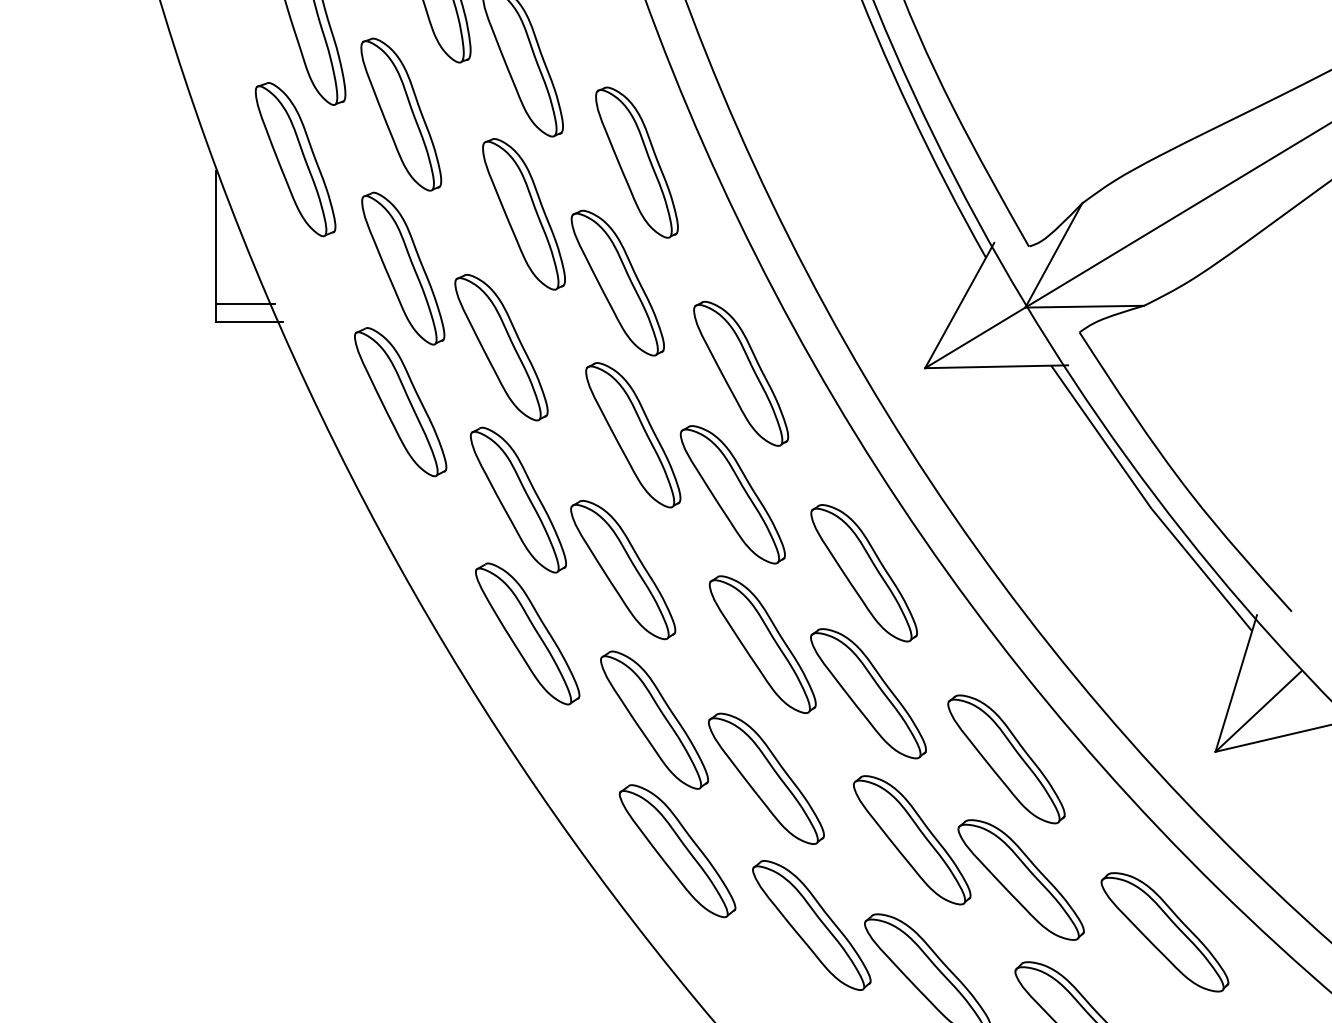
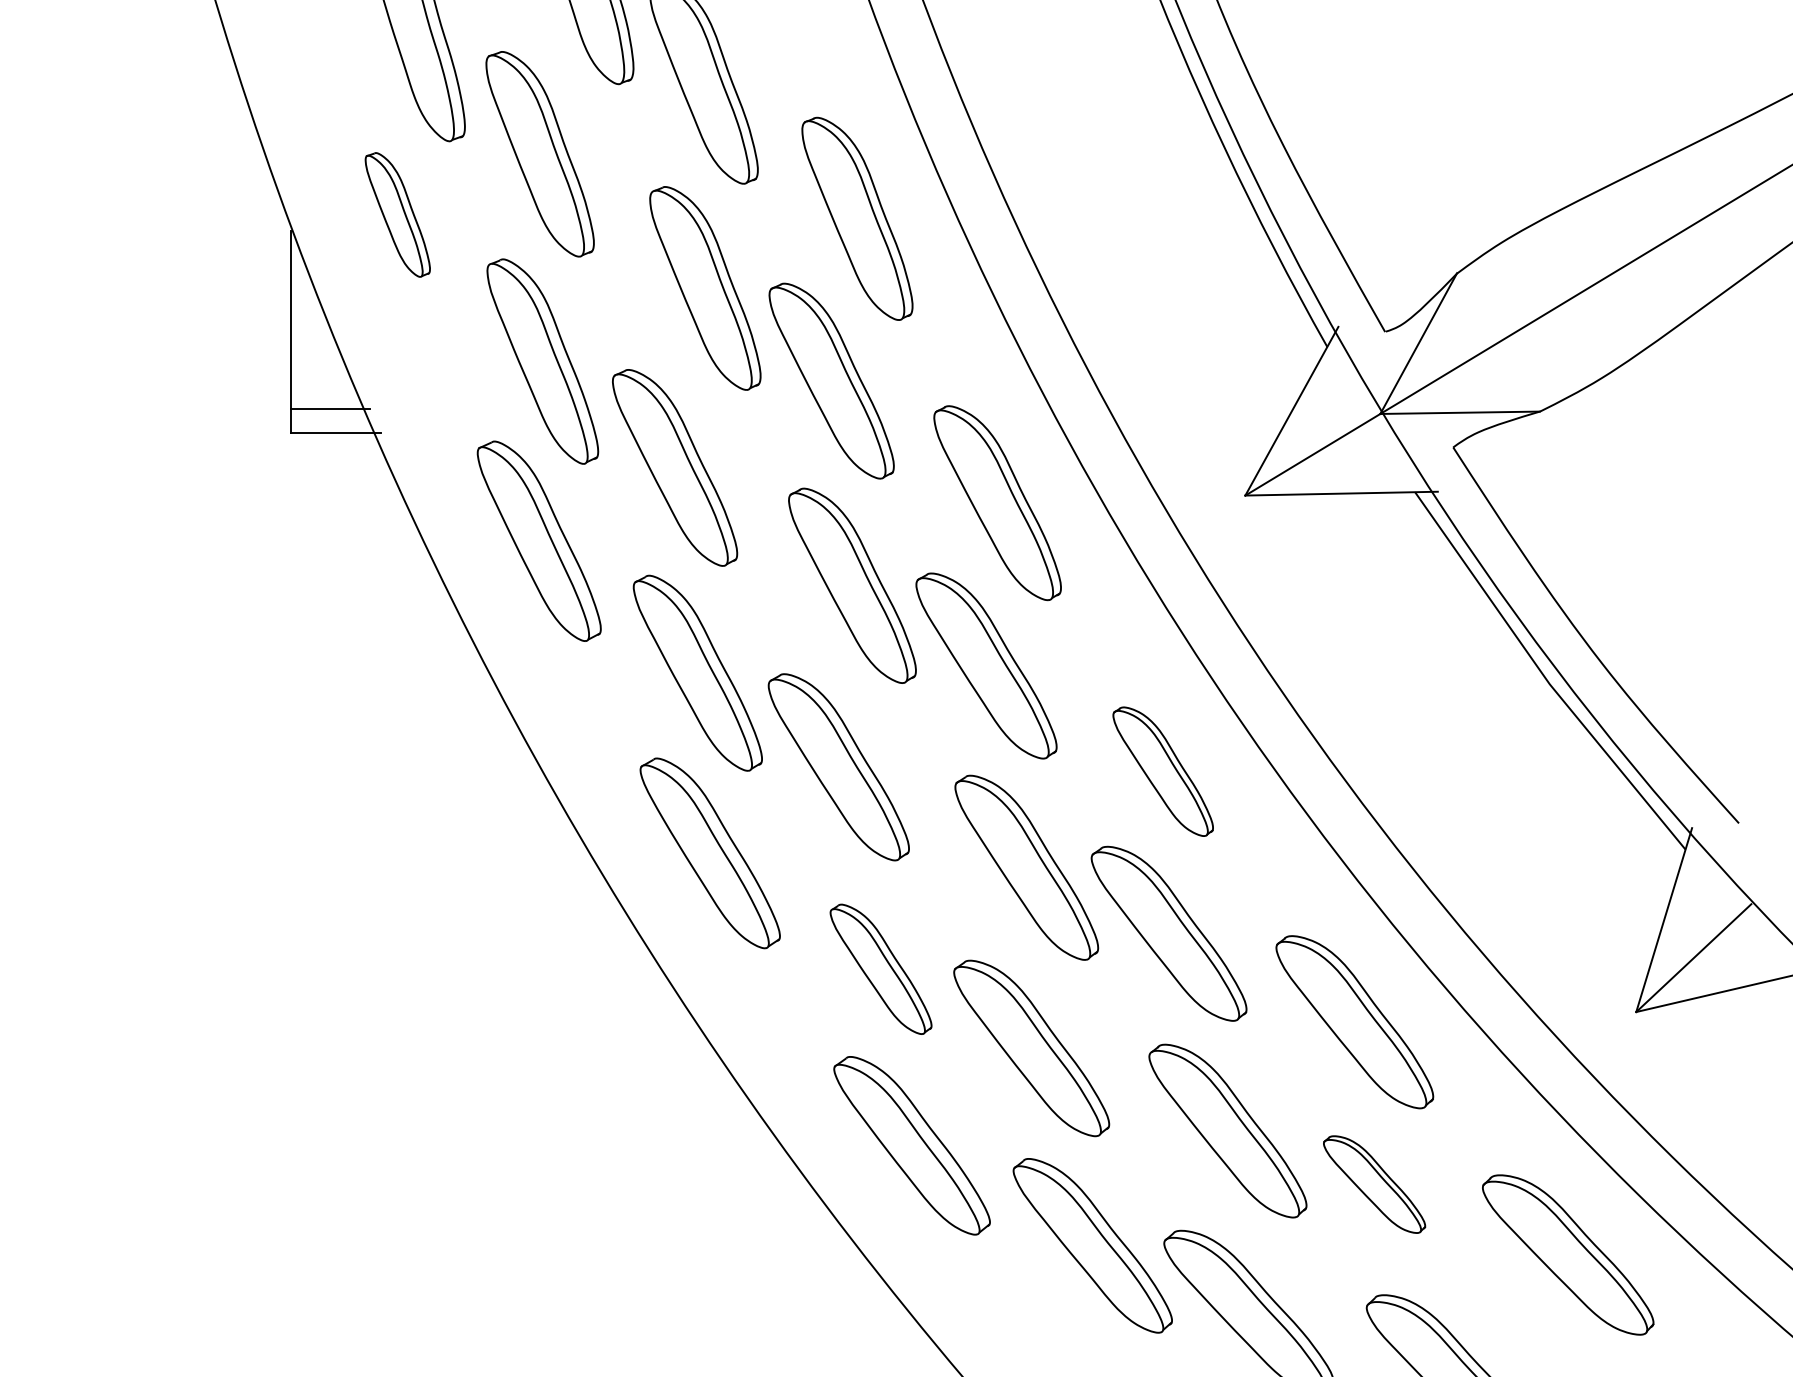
part: (295, 159) -> (397, 214), size x0.6
part: (863, 573) -> (1162, 771), size x0.7
part: (654, 719) -> (881, 968), size x0.7
part: (1020, 879) -> (1373, 1183), size x0.6

